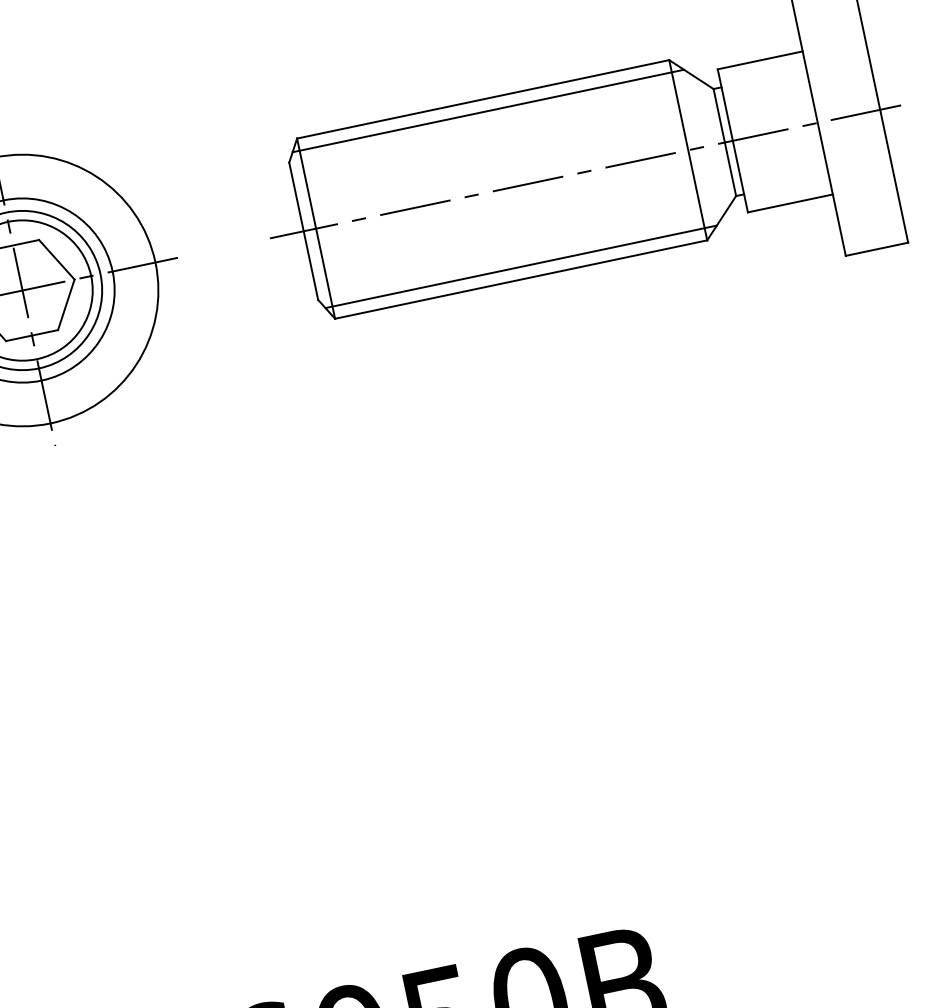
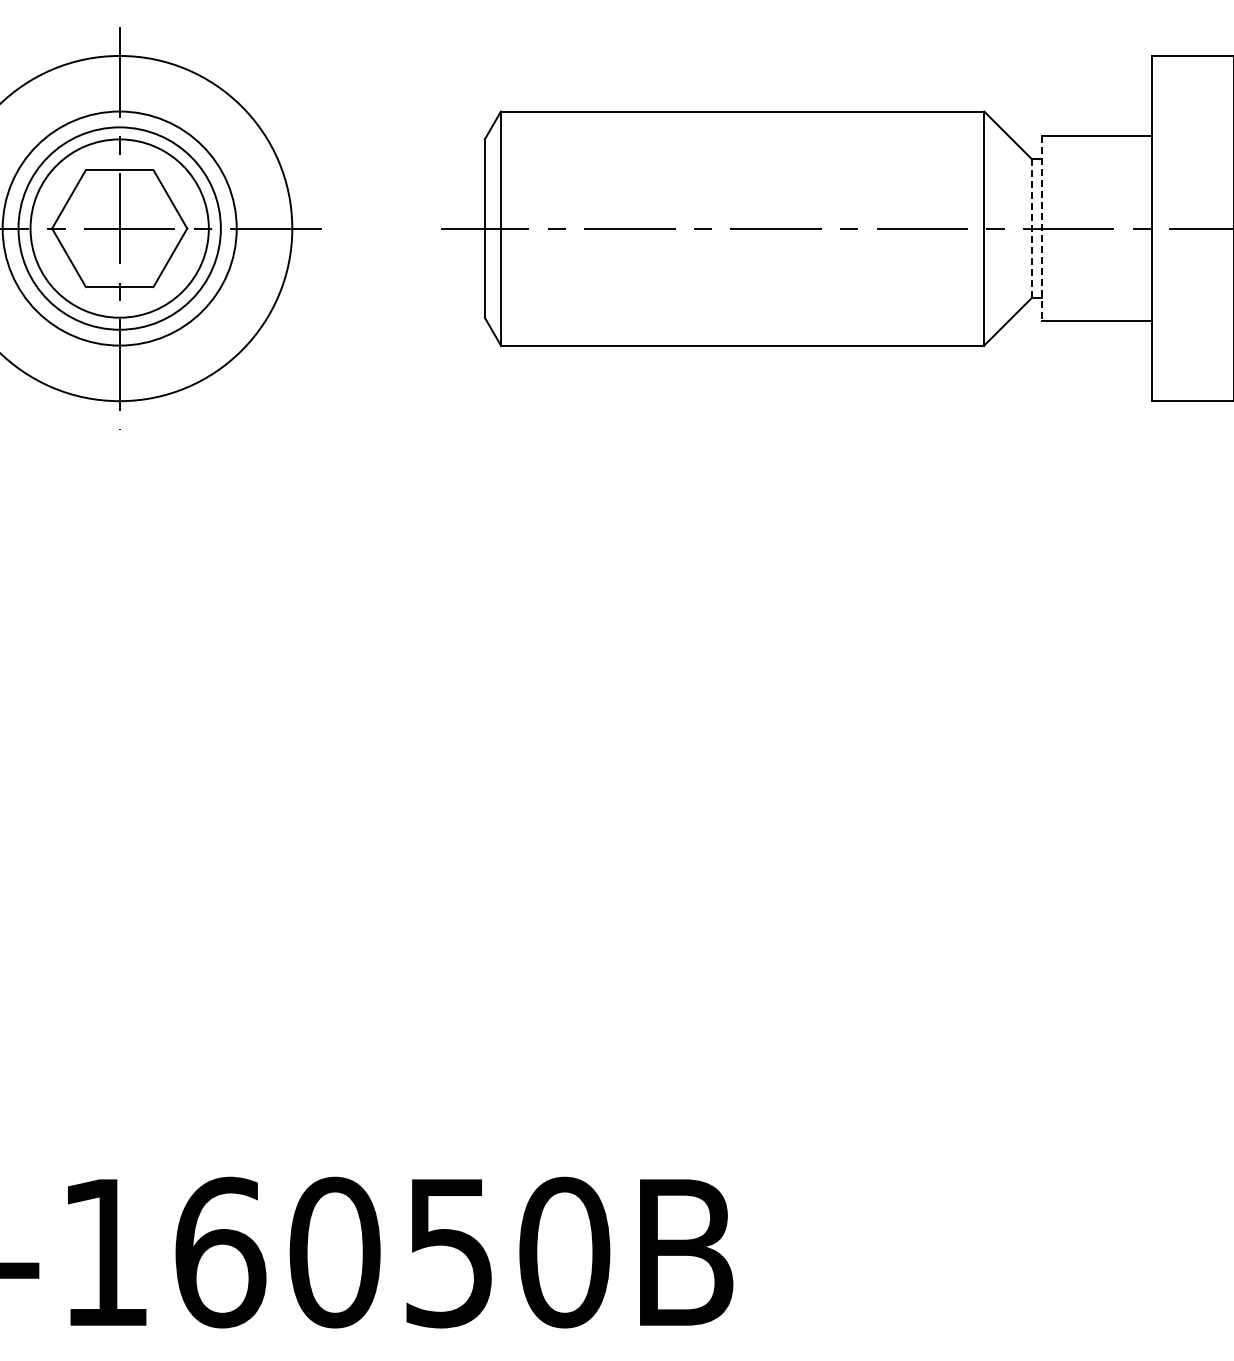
line: (488, 111) -> (745, 127), removed
line: (733, 140) -> (1042, 228), solid -> dashed
line: (724, 142) -> (1031, 228), solid -> dashed
line: (520, 266) -> (745, 329), removed

